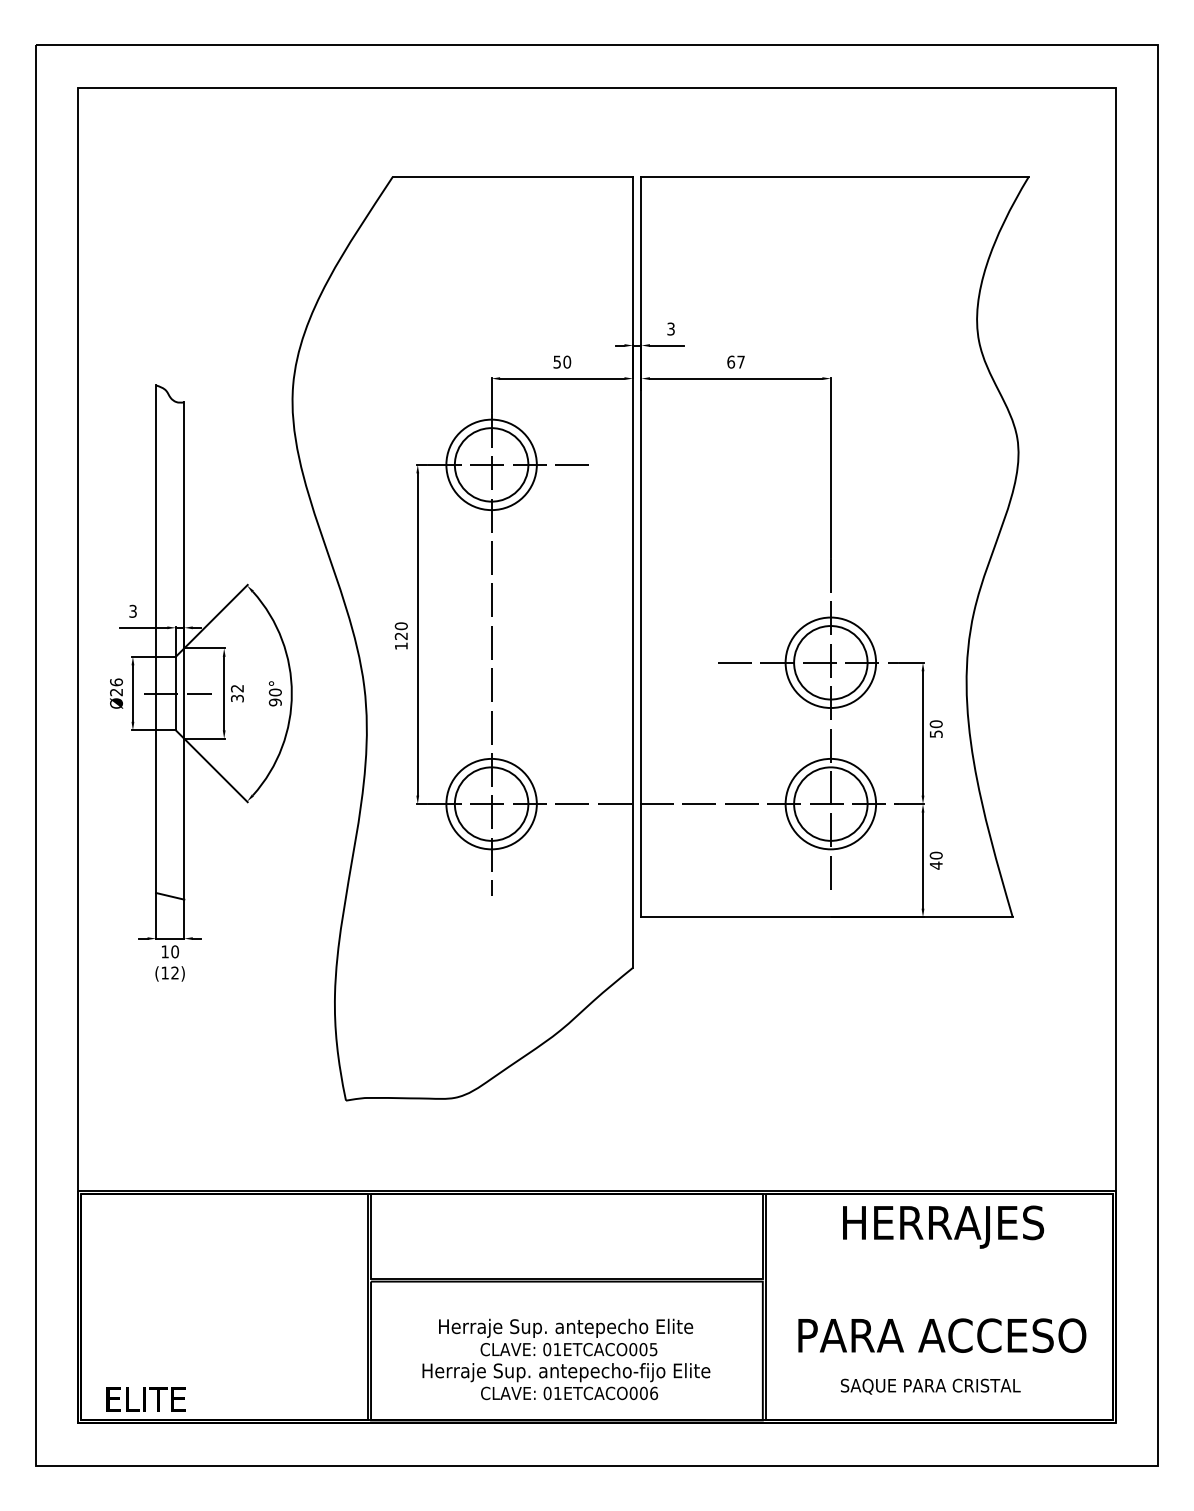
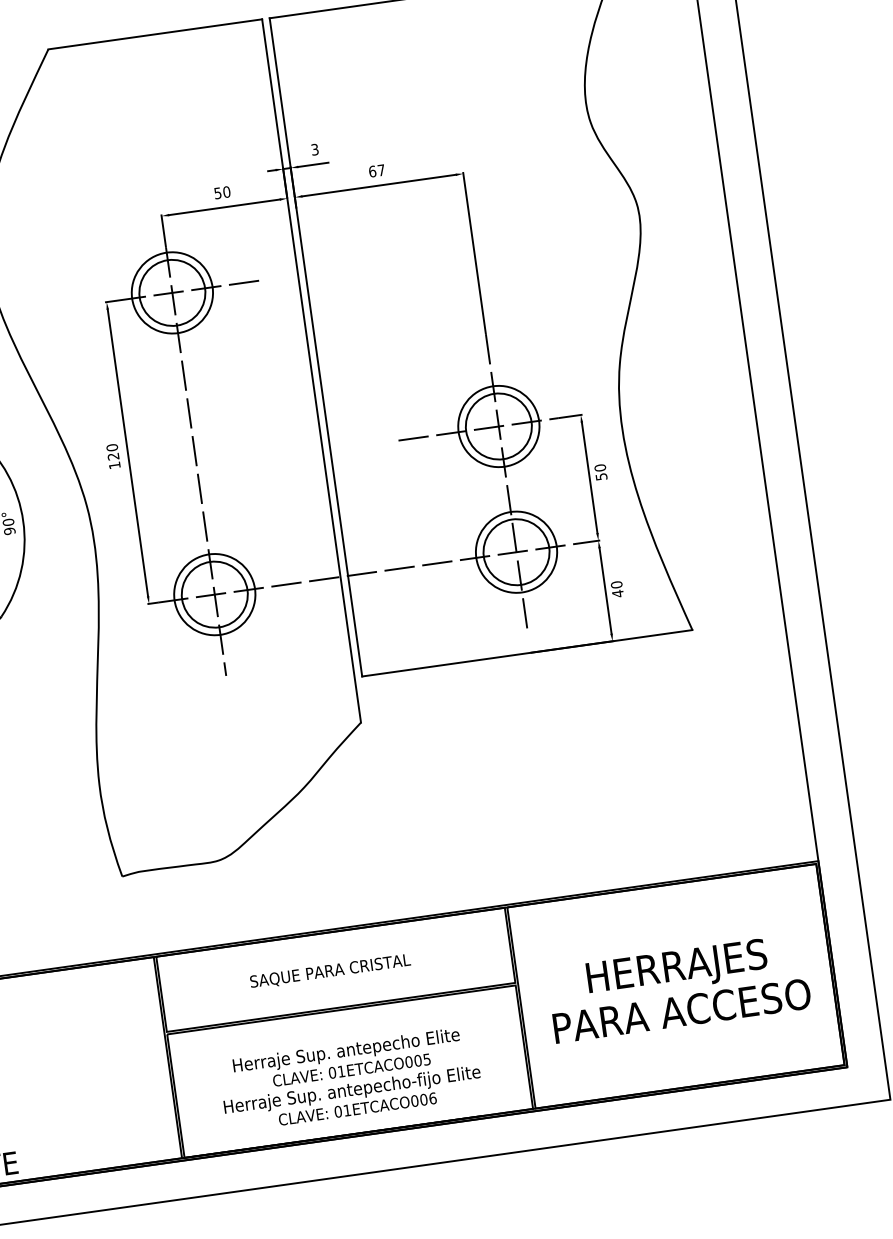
text: (943, 1226) -> (677, 968), moved
text: (930, 1386) -> (330, 971), moved

